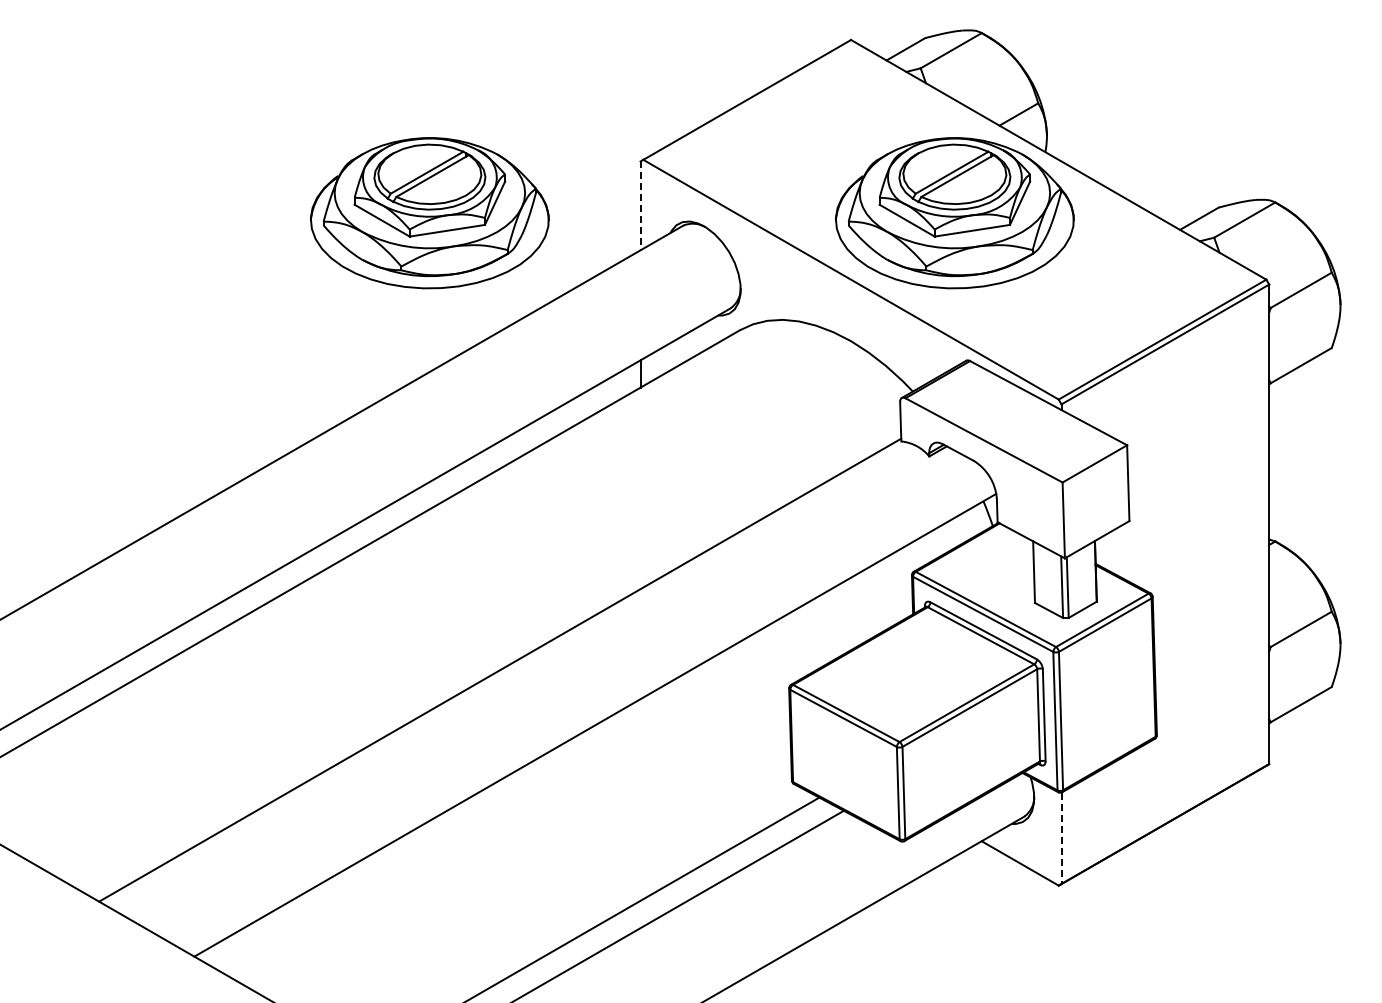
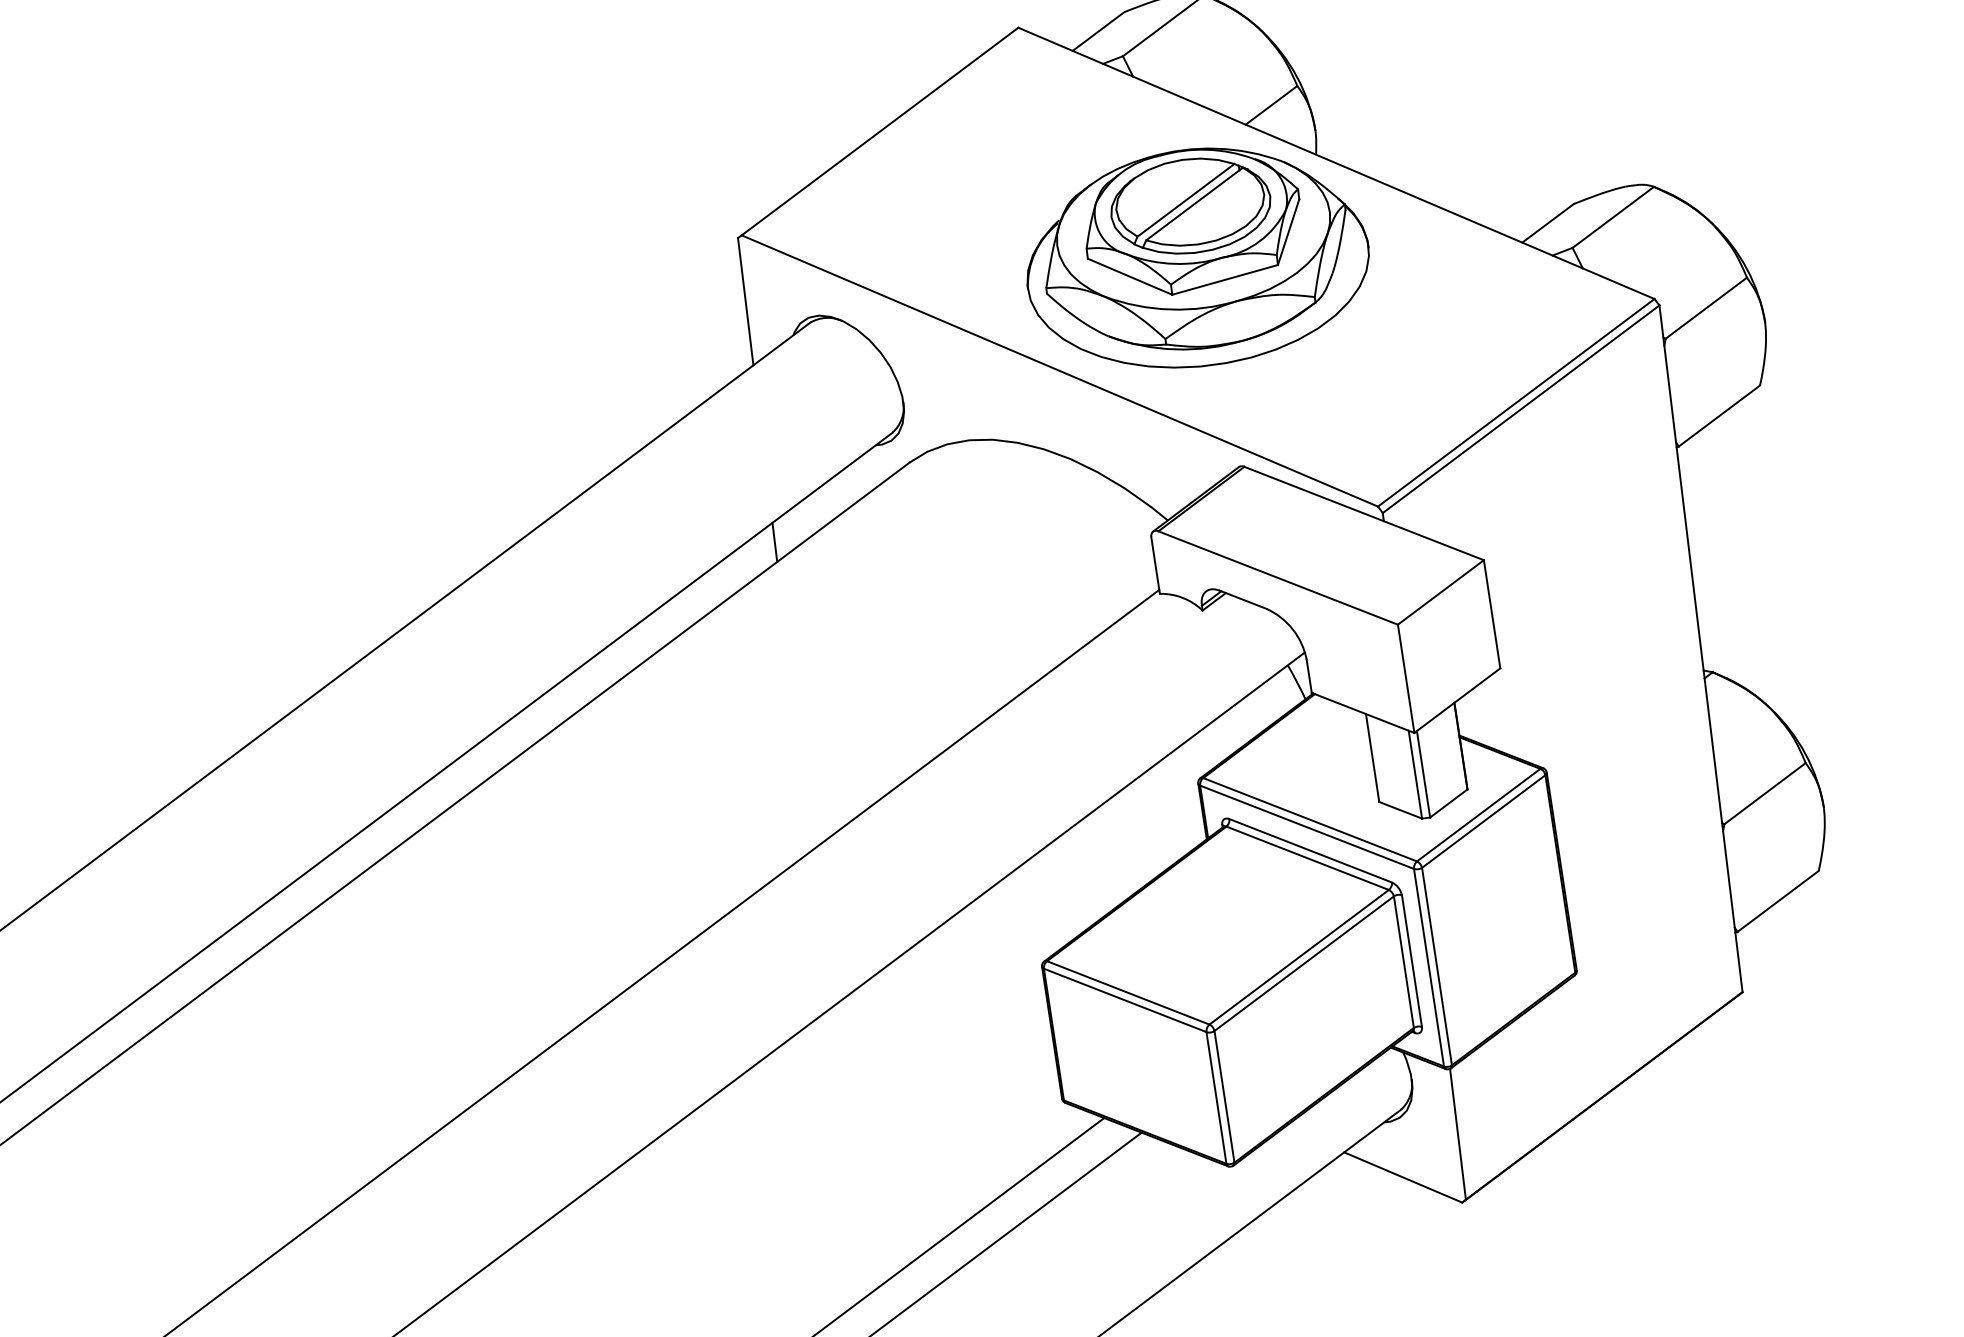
line: (640, 206) -> (745, 302), dashed -> solid
part: (429, 213) -> (444, 349), removed
line: (1061, 838) -> (1458, 1134), dashed -> solid

